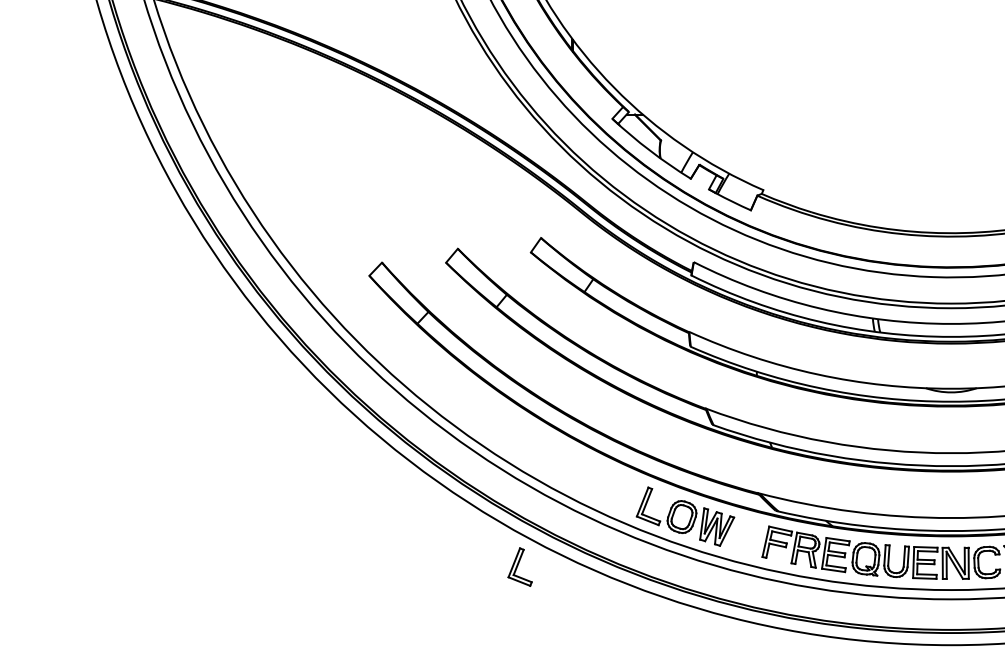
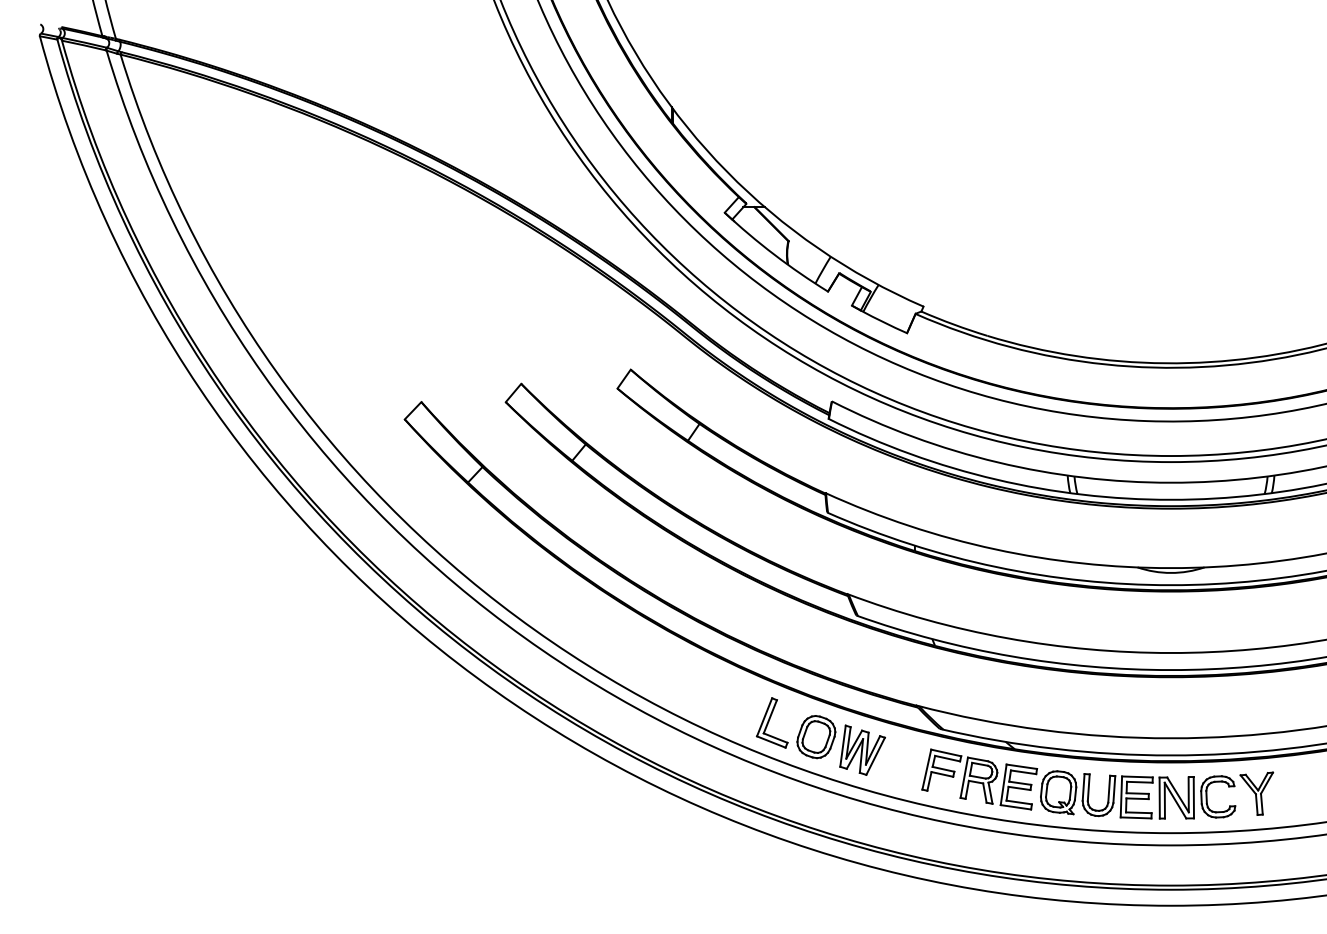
part: (519, 566) -> (602, 802), removed

